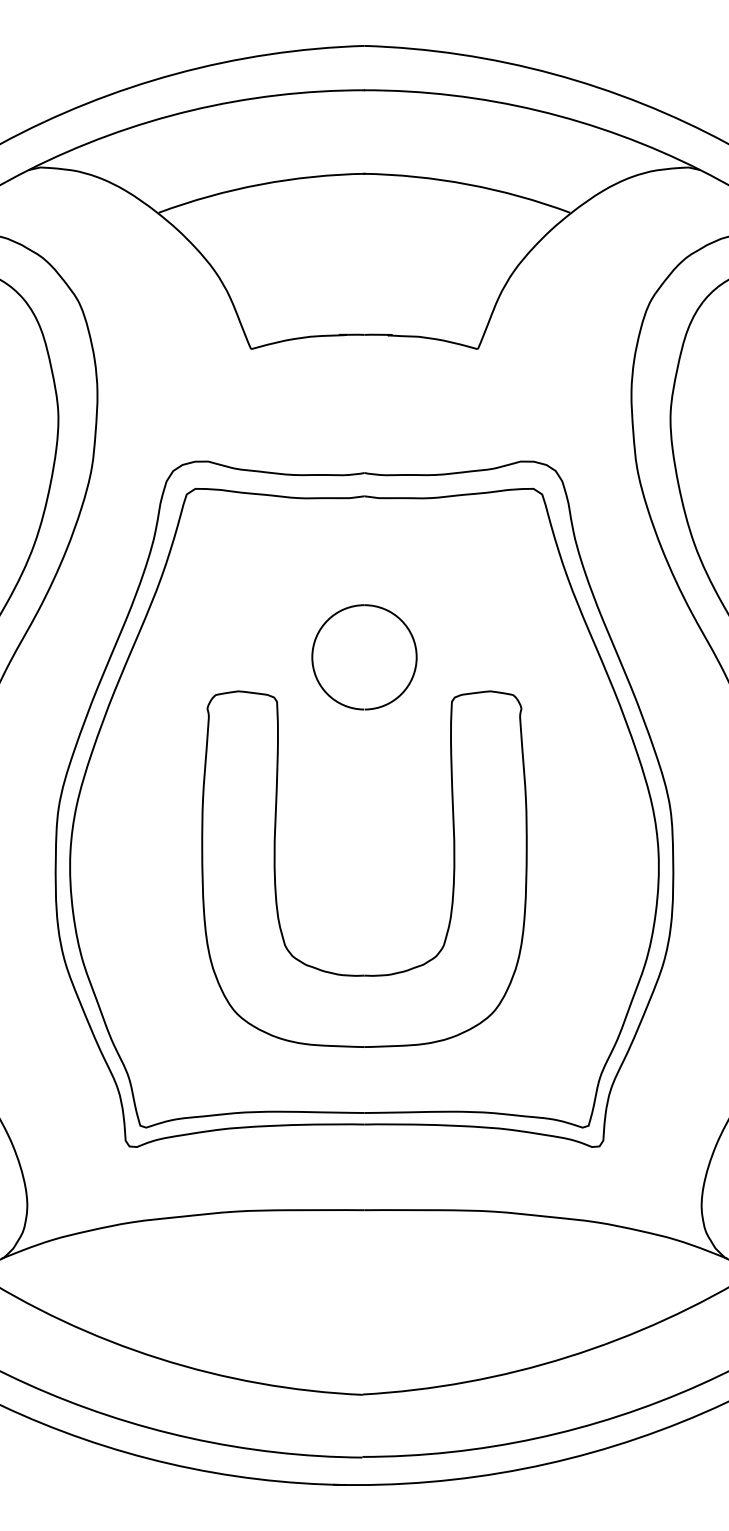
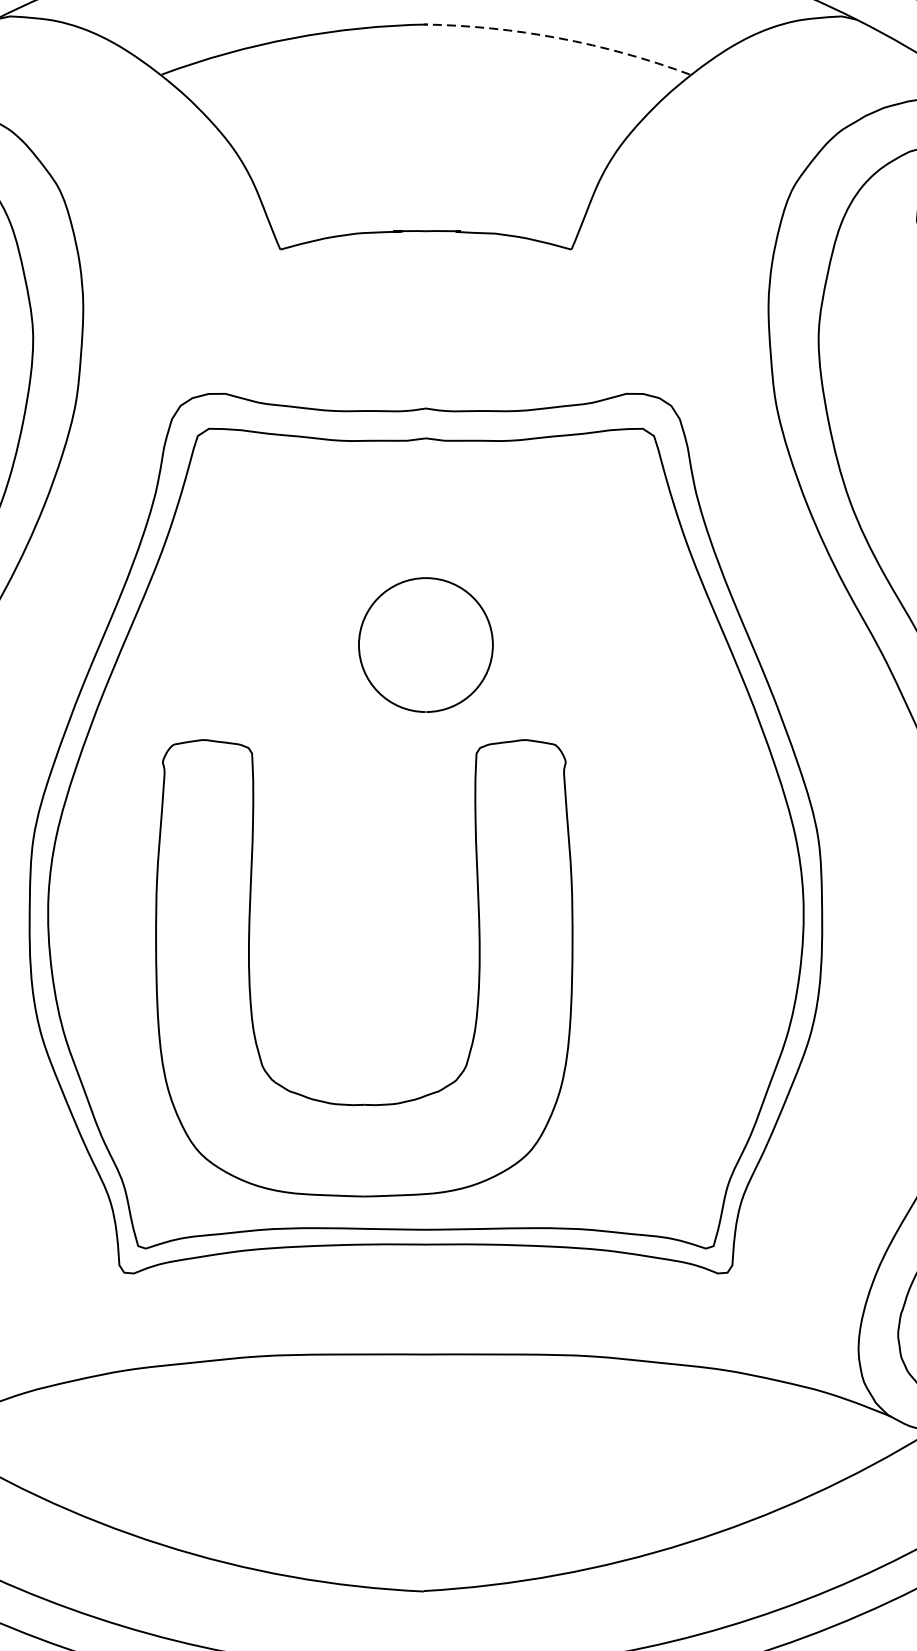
arc: (468, 184) -> (559, 38), solid -> dashed
part: (275, 868) -> (250, 967), moved

